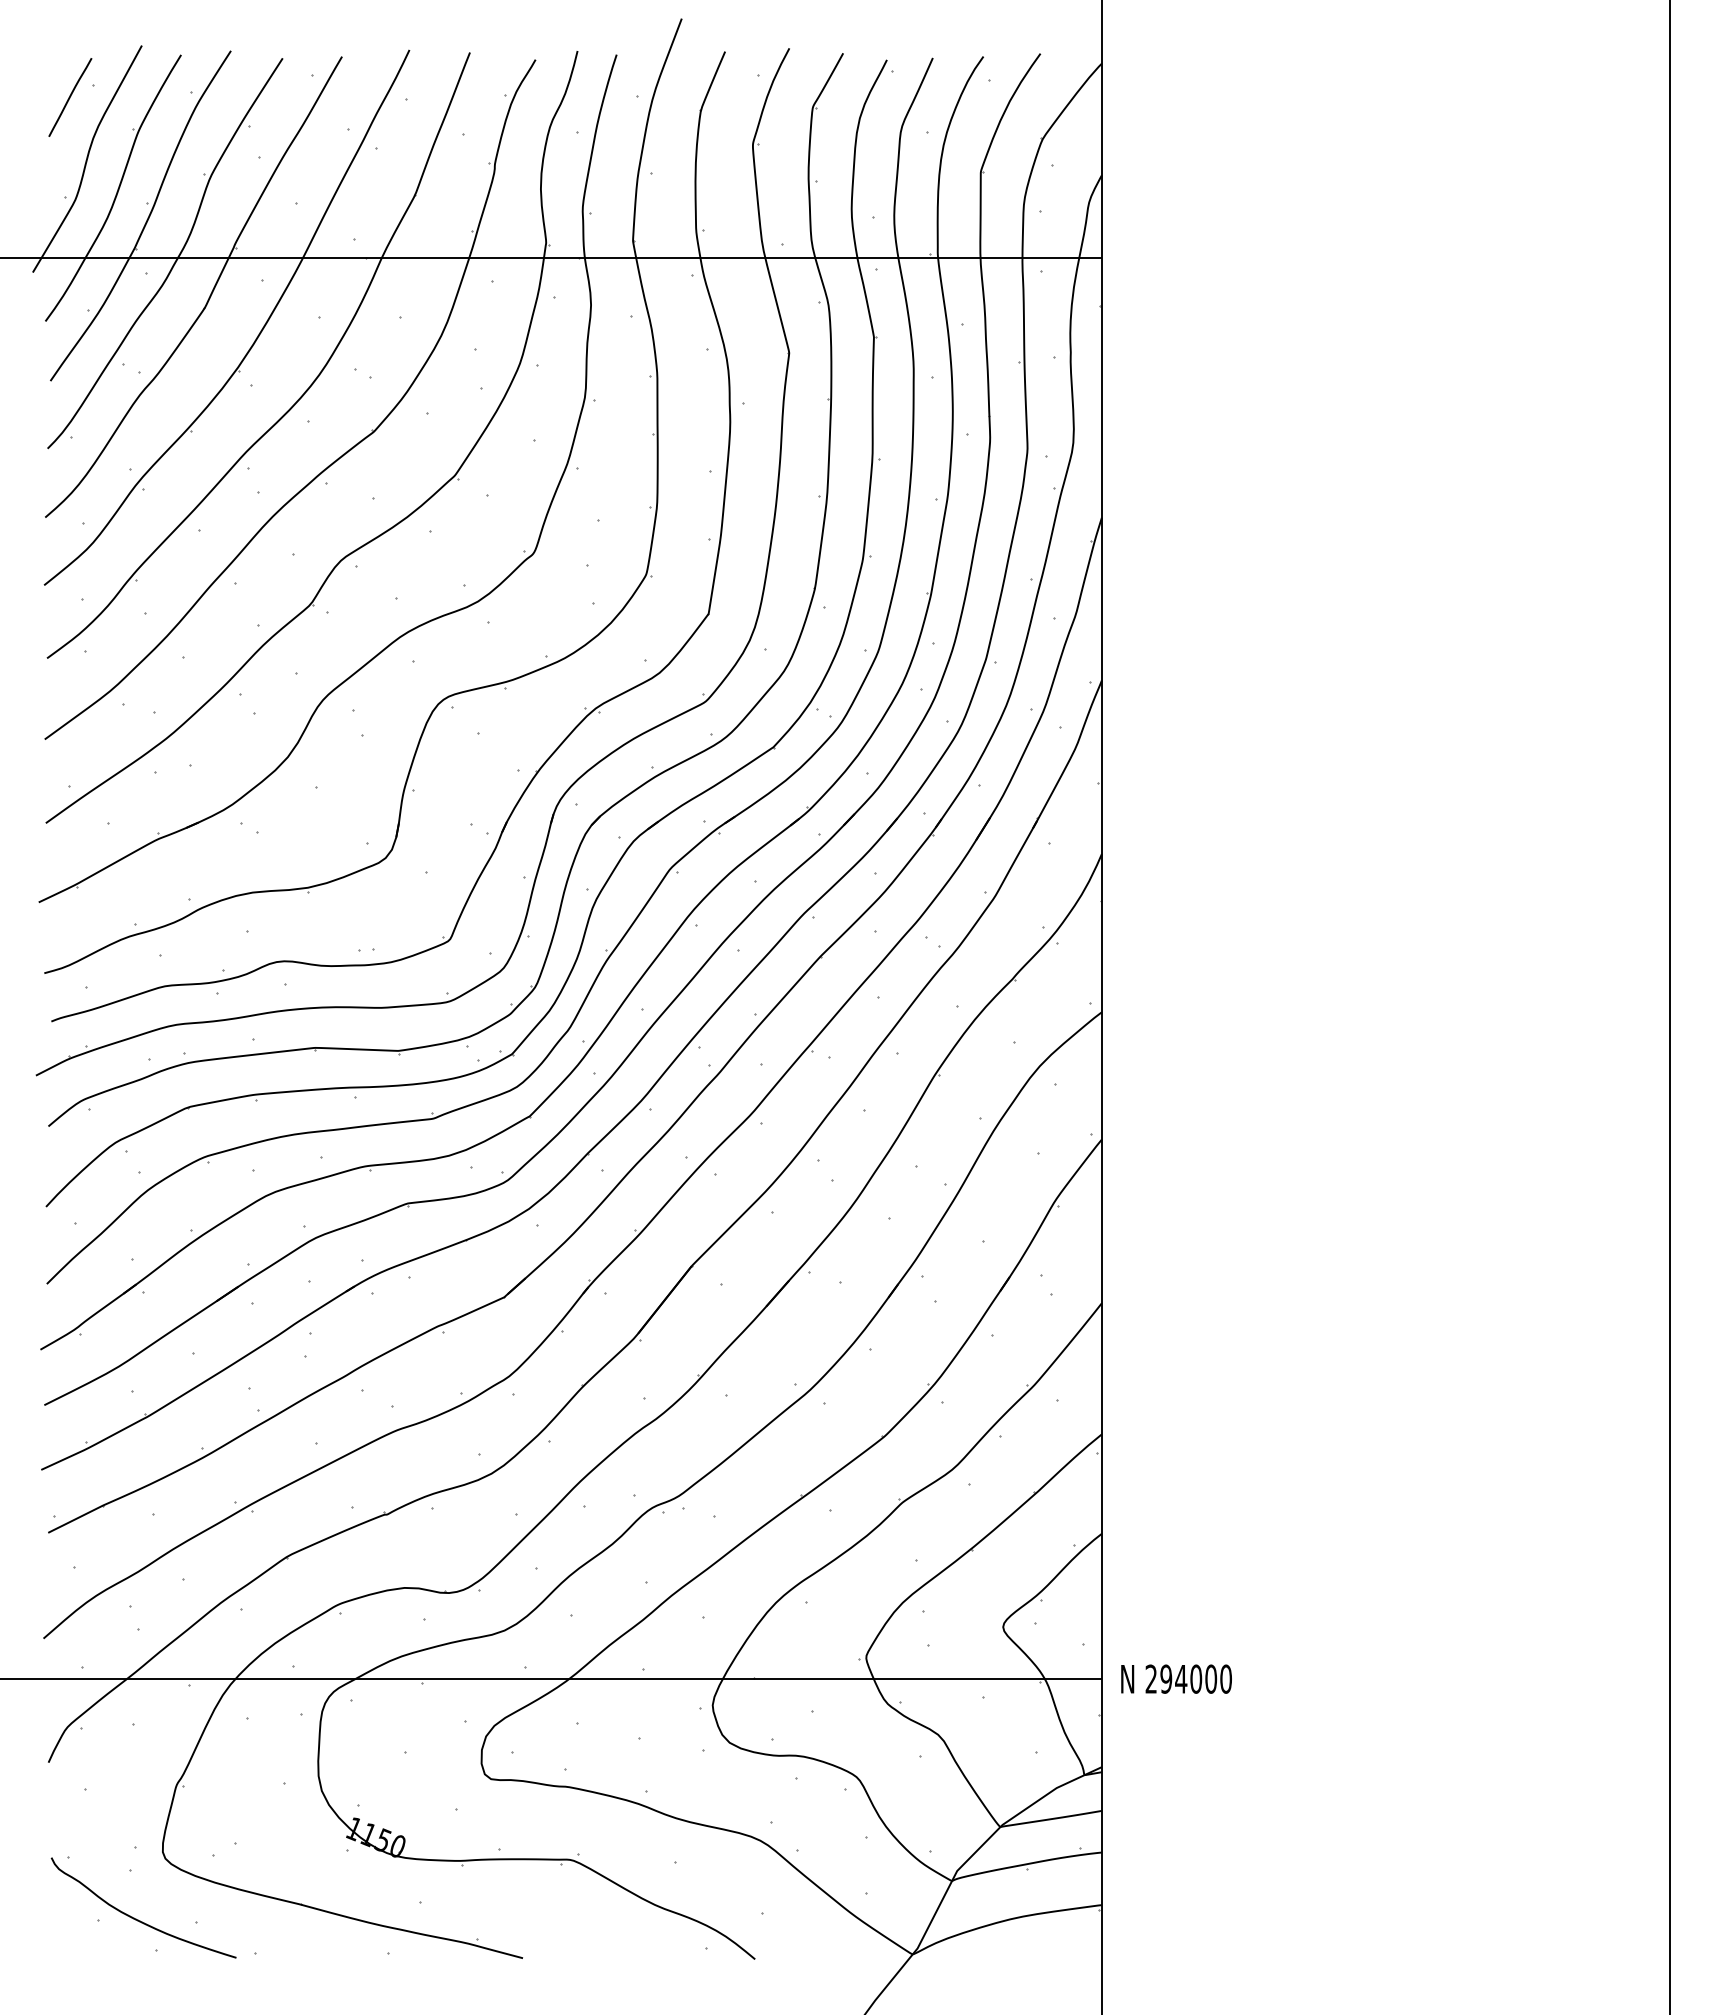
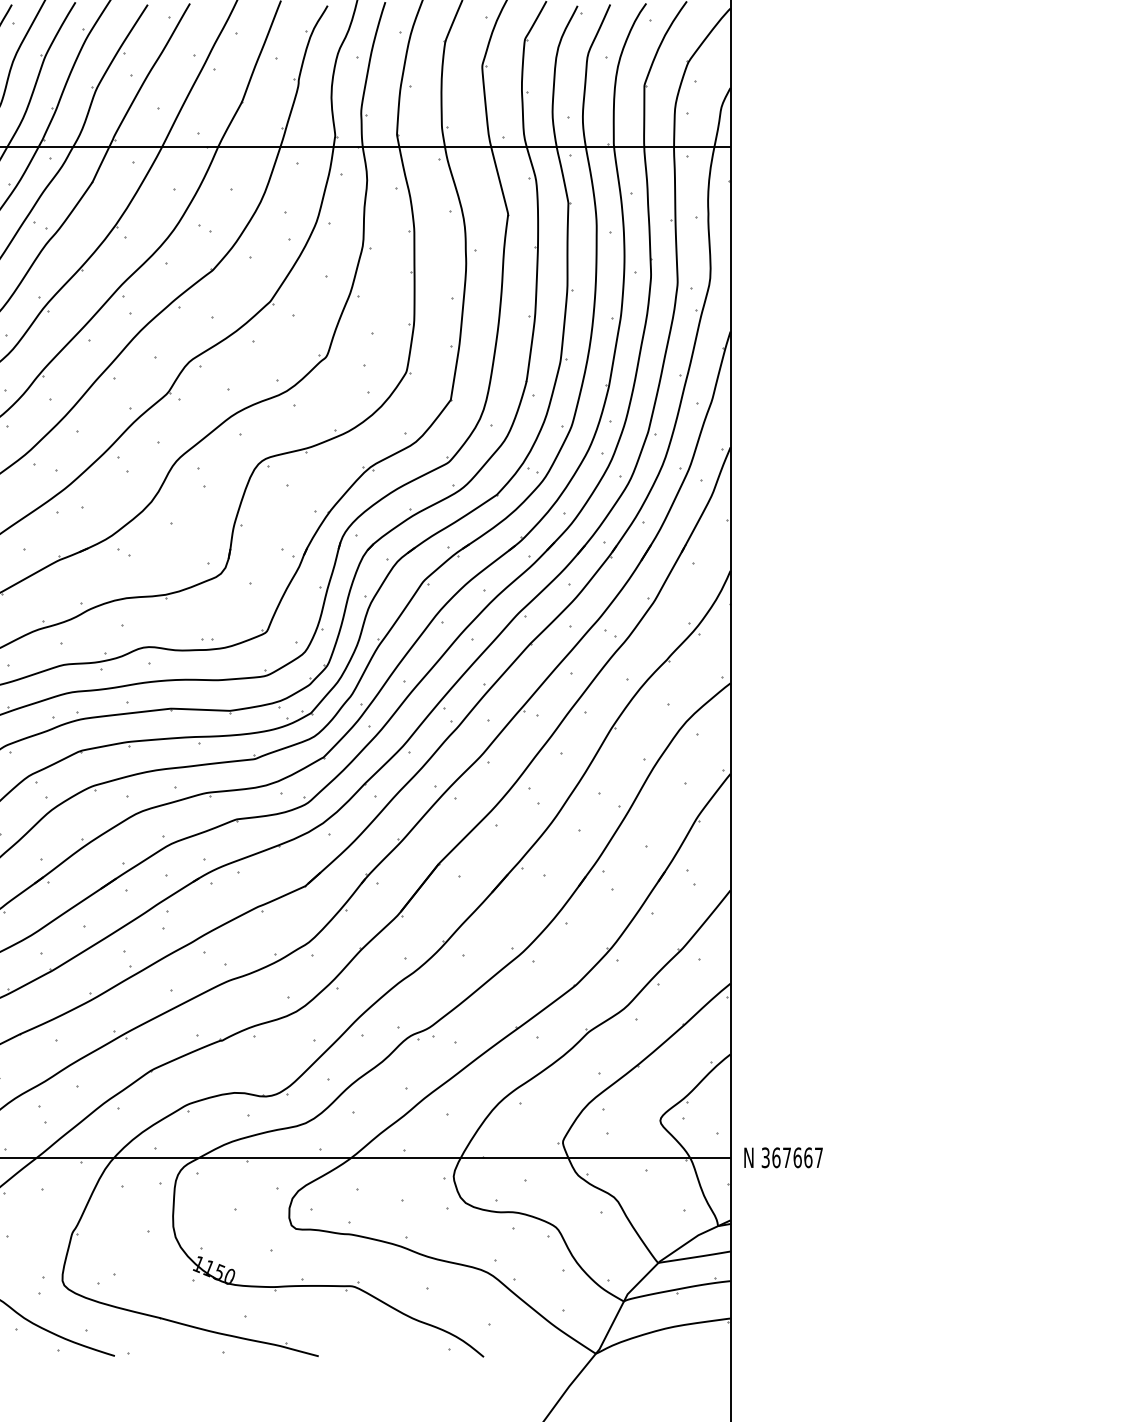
text: (1188, 1678) -> (792, 1157), 294000 -> 367667

